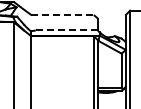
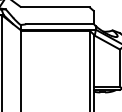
line: (63, 15) -> (56, 7), dashed -> solid
line: (67, 30) -> (60, 24), dashed -> solid

